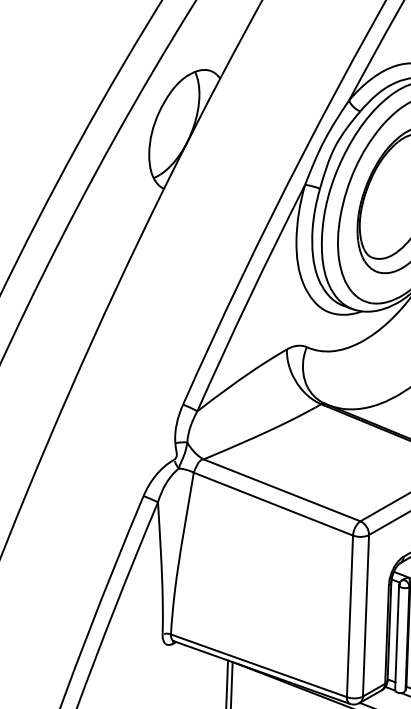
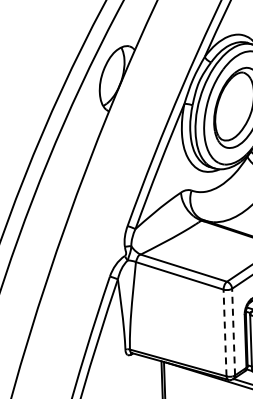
line: (365, 614) -> (233, 331), solid -> dashed
line: (350, 615) -> (225, 332), solid -> dashed

